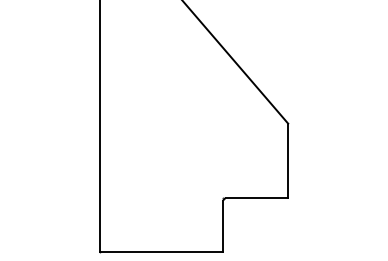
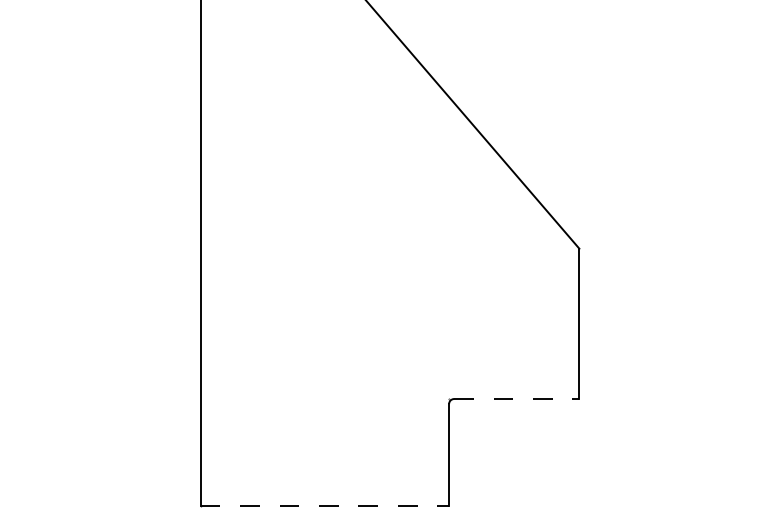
line: (257, 198) -> (517, 399), solid -> dashed
line: (161, 251) -> (324, 505), solid -> dashed

